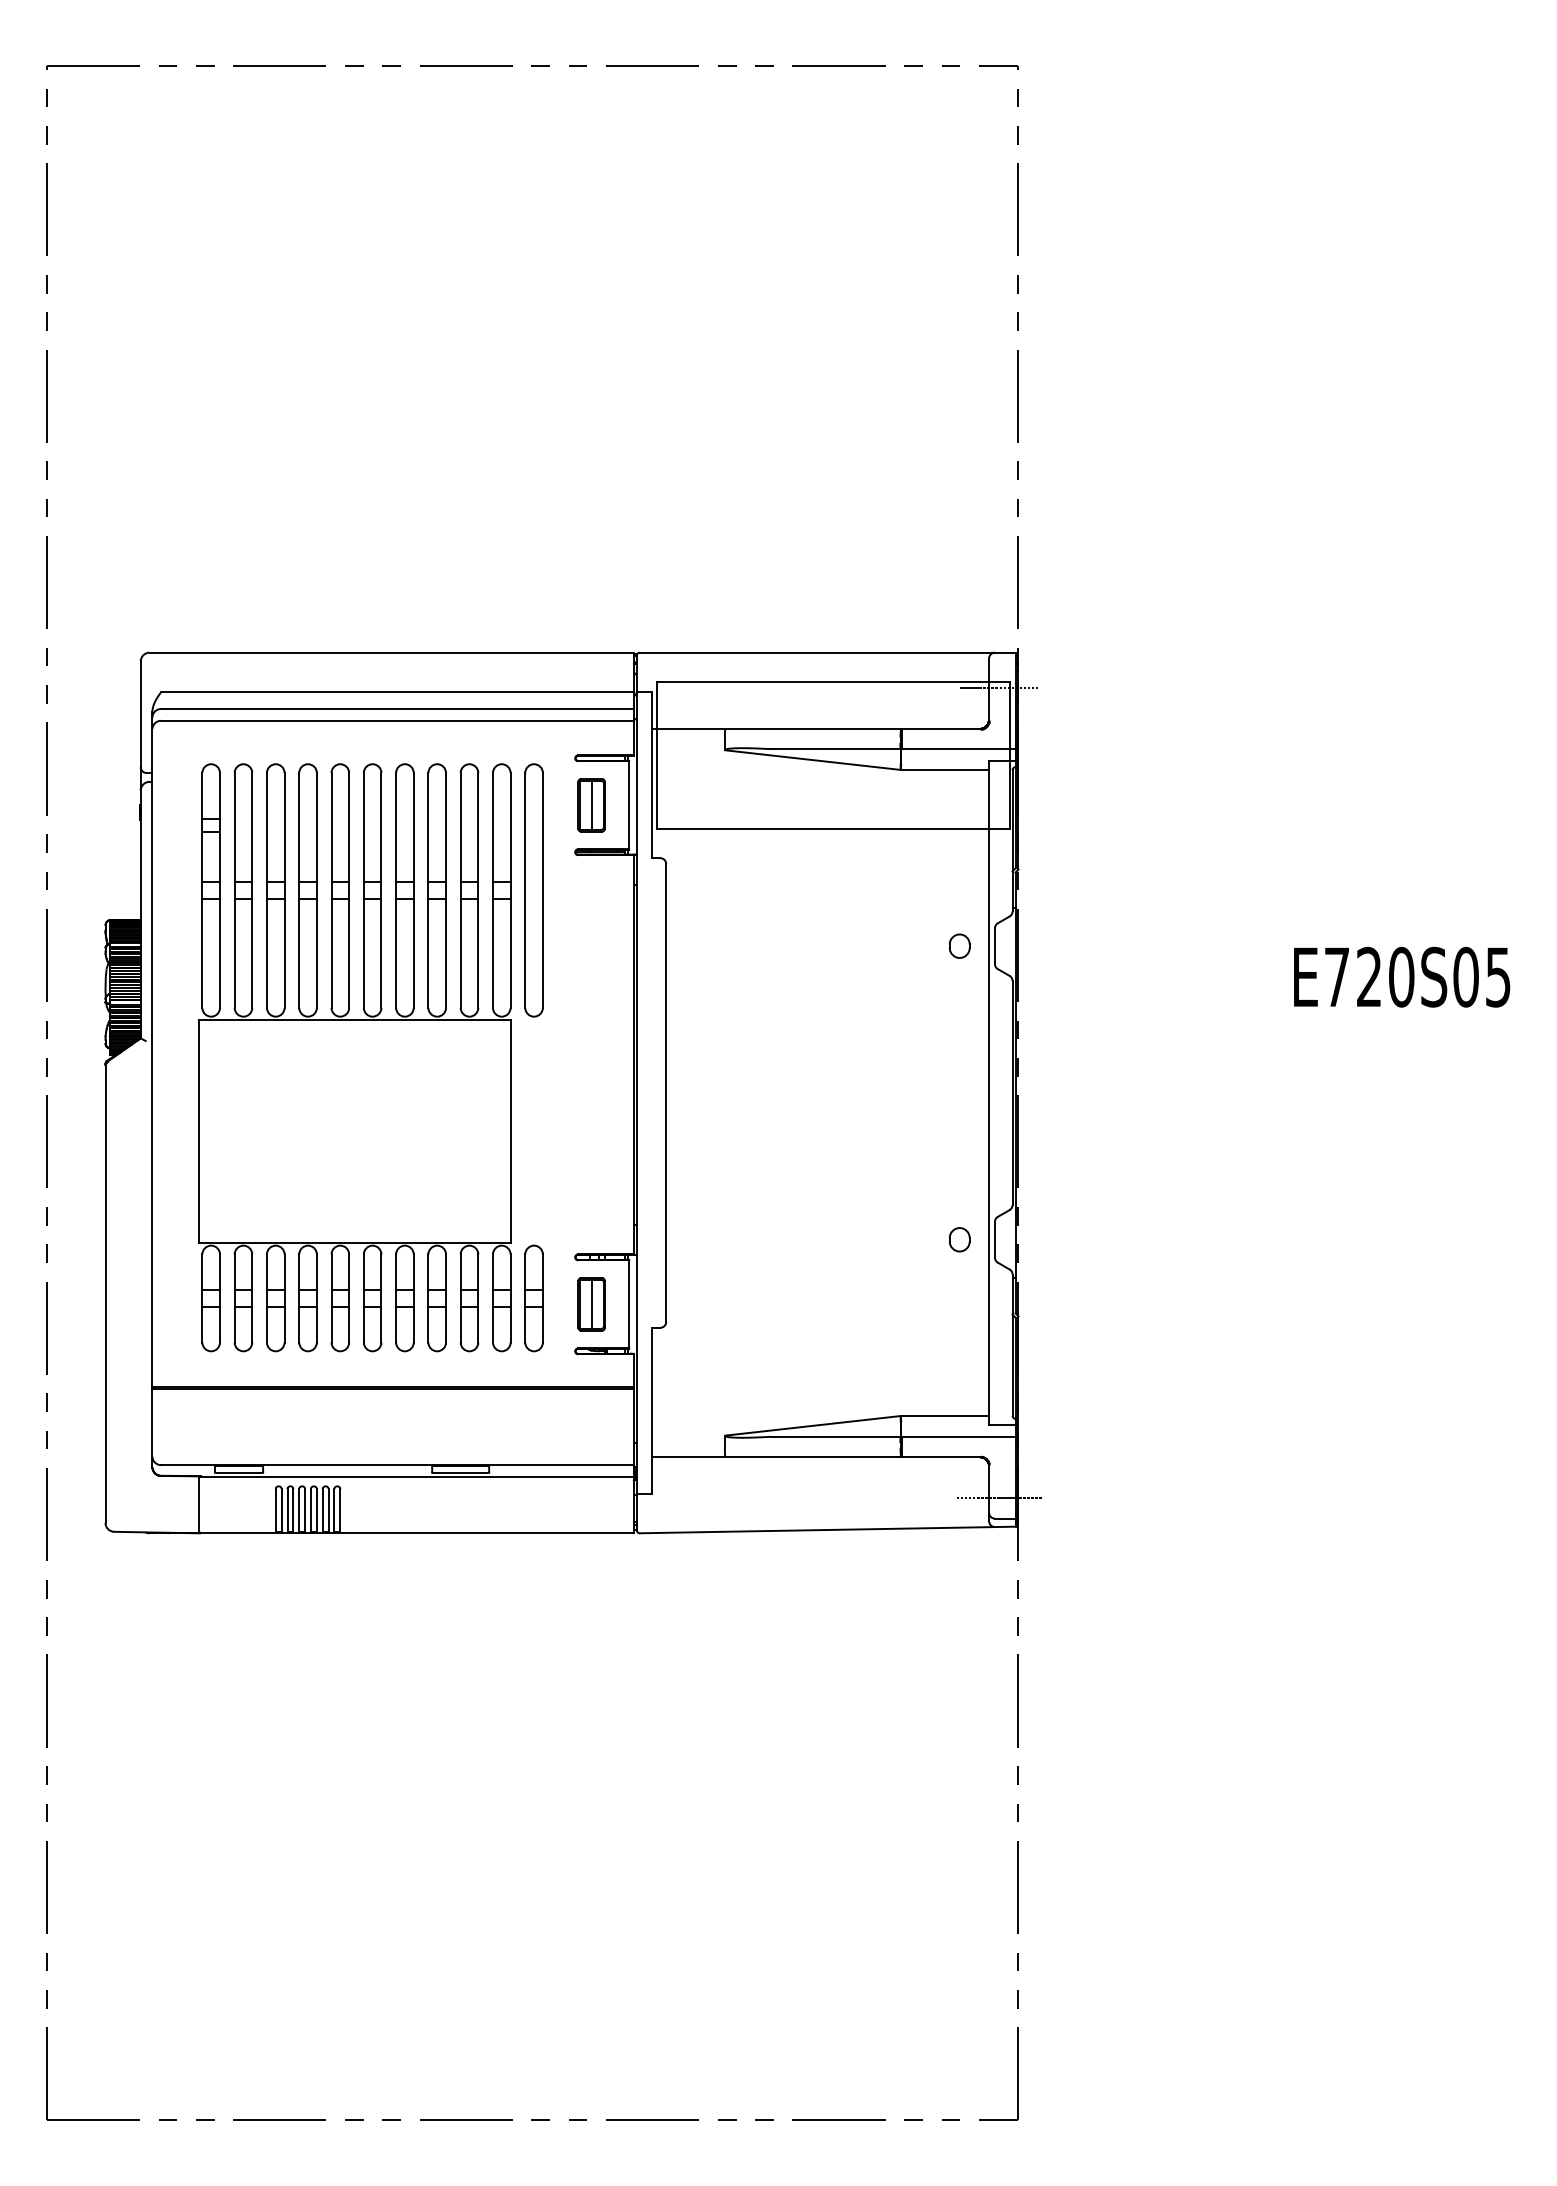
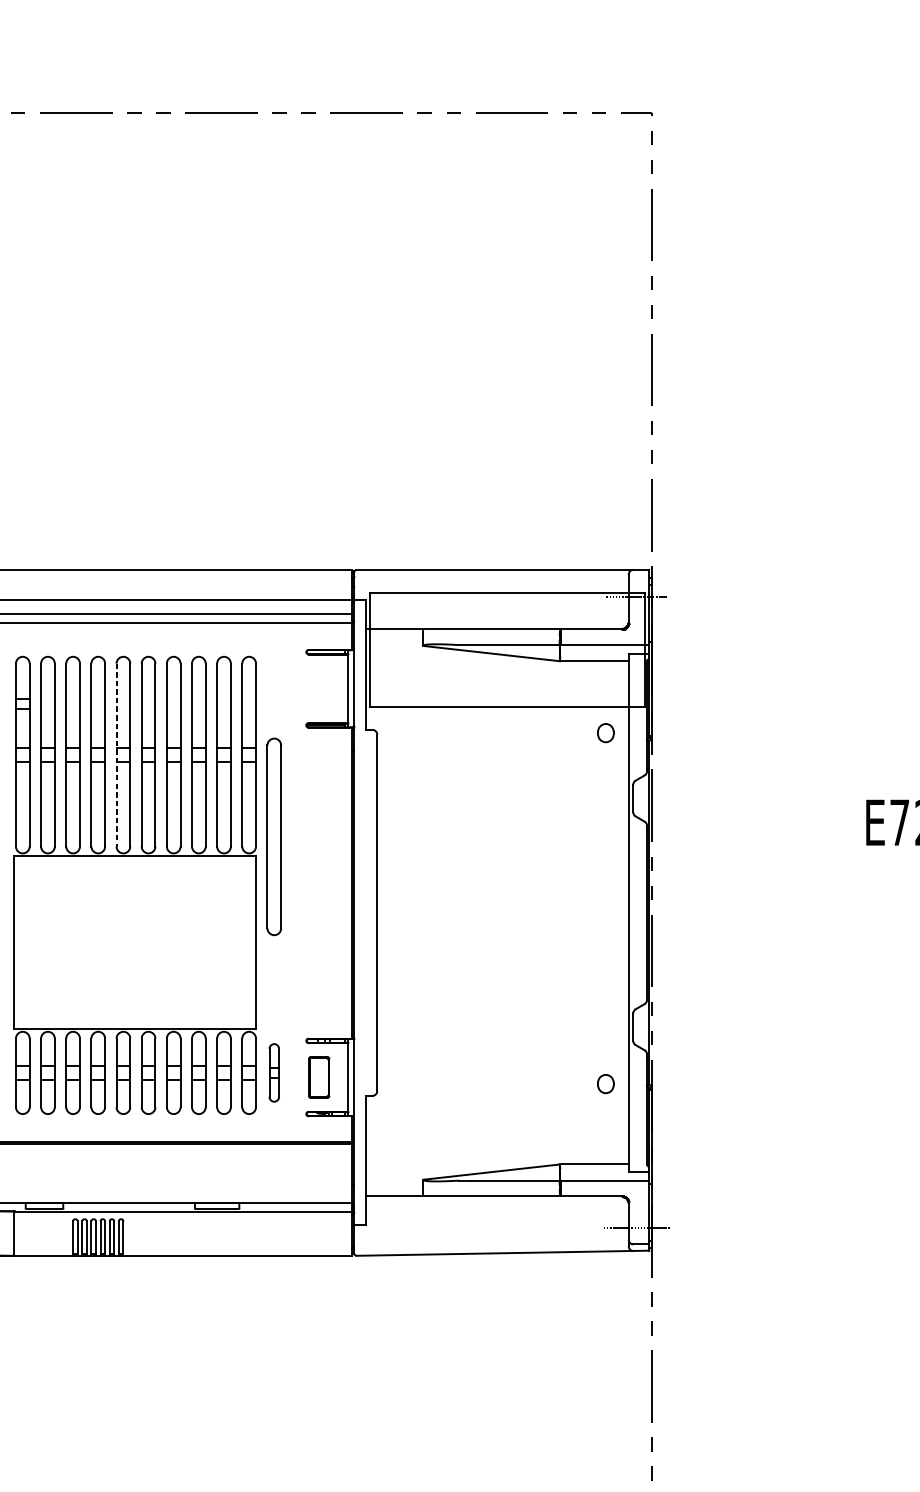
part: (591, 805) -> (319, 688), removed
line: (331, 890) -> (116, 755), solid -> dashed
part: (533, 890) -> (273, 836), moved
part: (959, 945) -> (605, 732), moved
part: (959, 1239) -> (605, 1083), moved
part: (533, 1298) -> (273, 1072), size x0.7
line: (592, 1304) -> (319, 1077), removed

